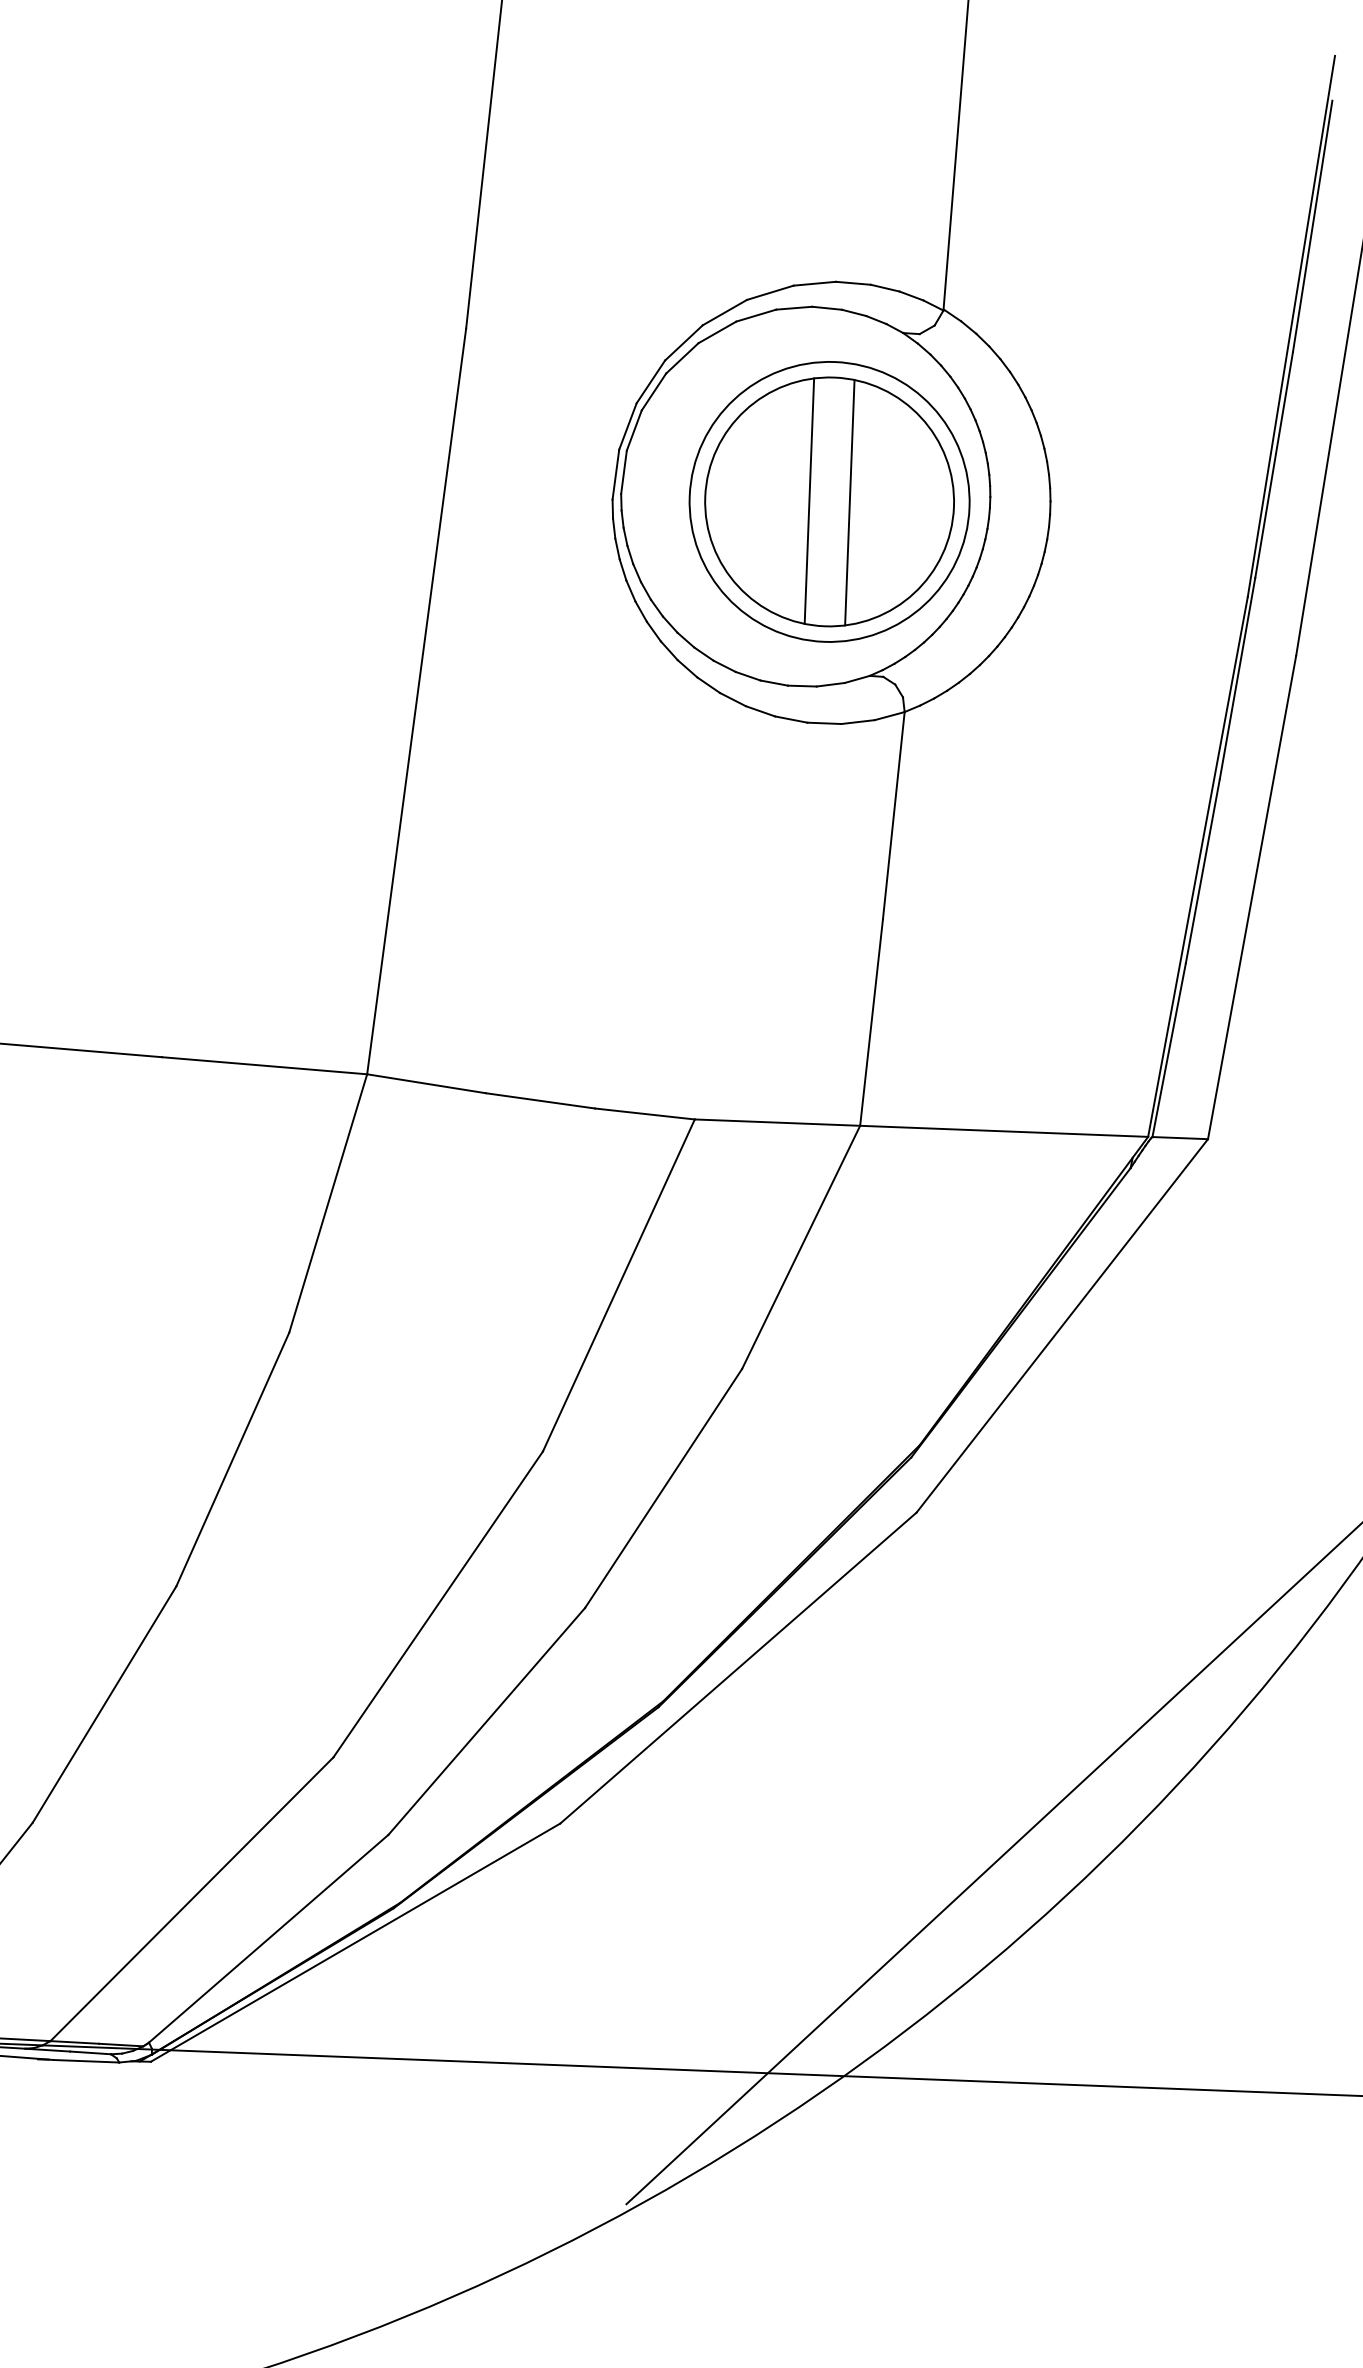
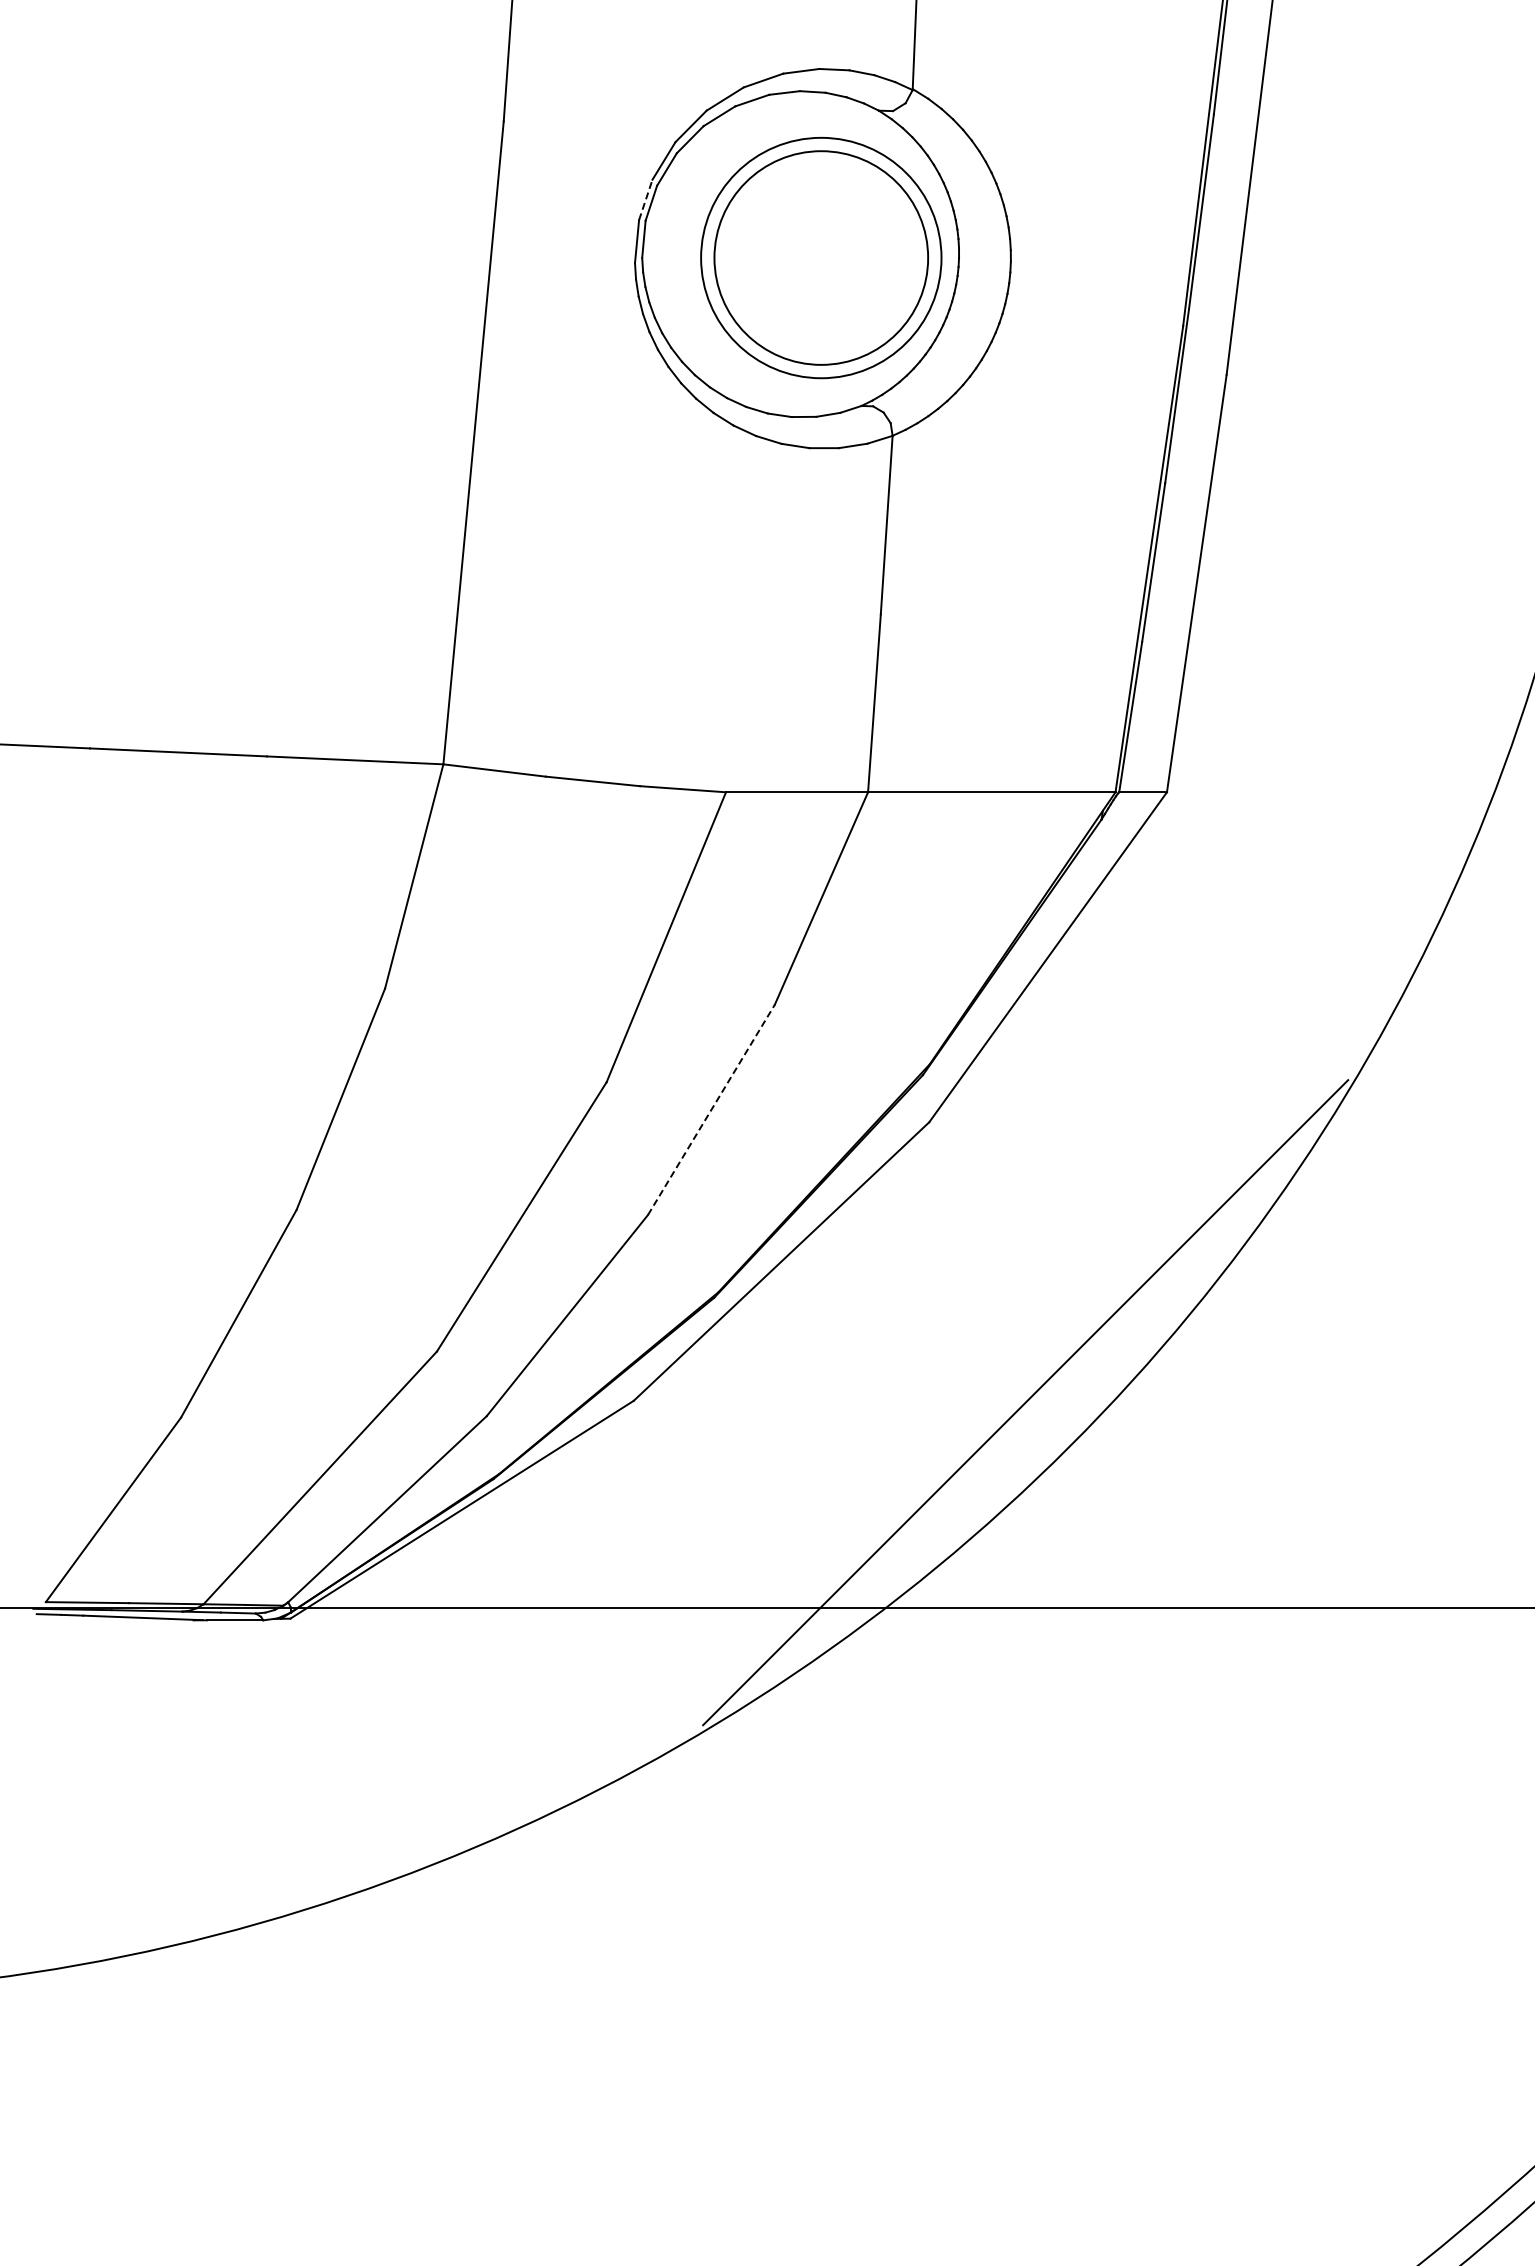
line: (627, 425) -> (645, 199), solid -> dashed
line: (808, 500) -> (803, 257), removed
line: (849, 502) -> (838, 257), removed
line: (663, 1487) -> (711, 1109), solid -> dashed

